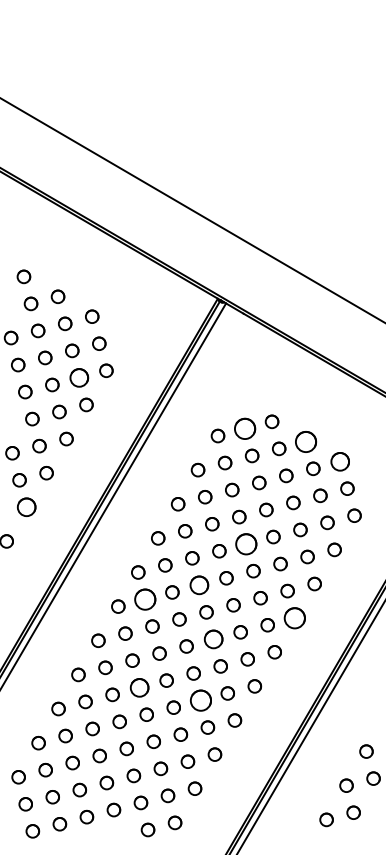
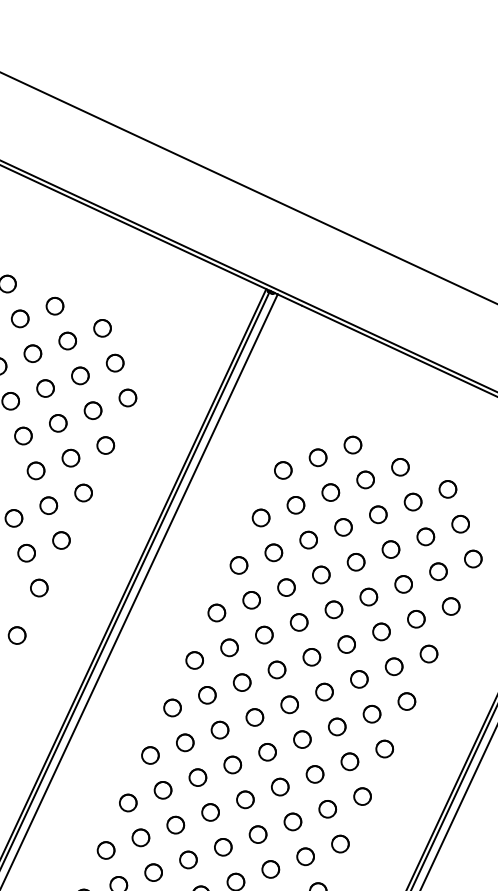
part: (79, 377) -> (93, 410), size x0.71
part: (244, 428) -> (317, 457), size x0.62
circle: (306, 441) -> (400, 466), size x0.62
circle: (340, 461) -> (448, 489), size x0.71
circle: (26, 507) -> (39, 588), size x0.71
part: (246, 543) -> (334, 608), size x0.62
circle: (199, 585) -> (277, 670), size x0.71
circle: (145, 599) -> (207, 695), size x0.62
part: (294, 617) -> (406, 700), size x0.62
circle: (213, 639) -> (302, 739), size x0.71
circle: (139, 687) -> (210, 812), size x0.71
circle: (200, 700) -> (292, 821), size x0.62

